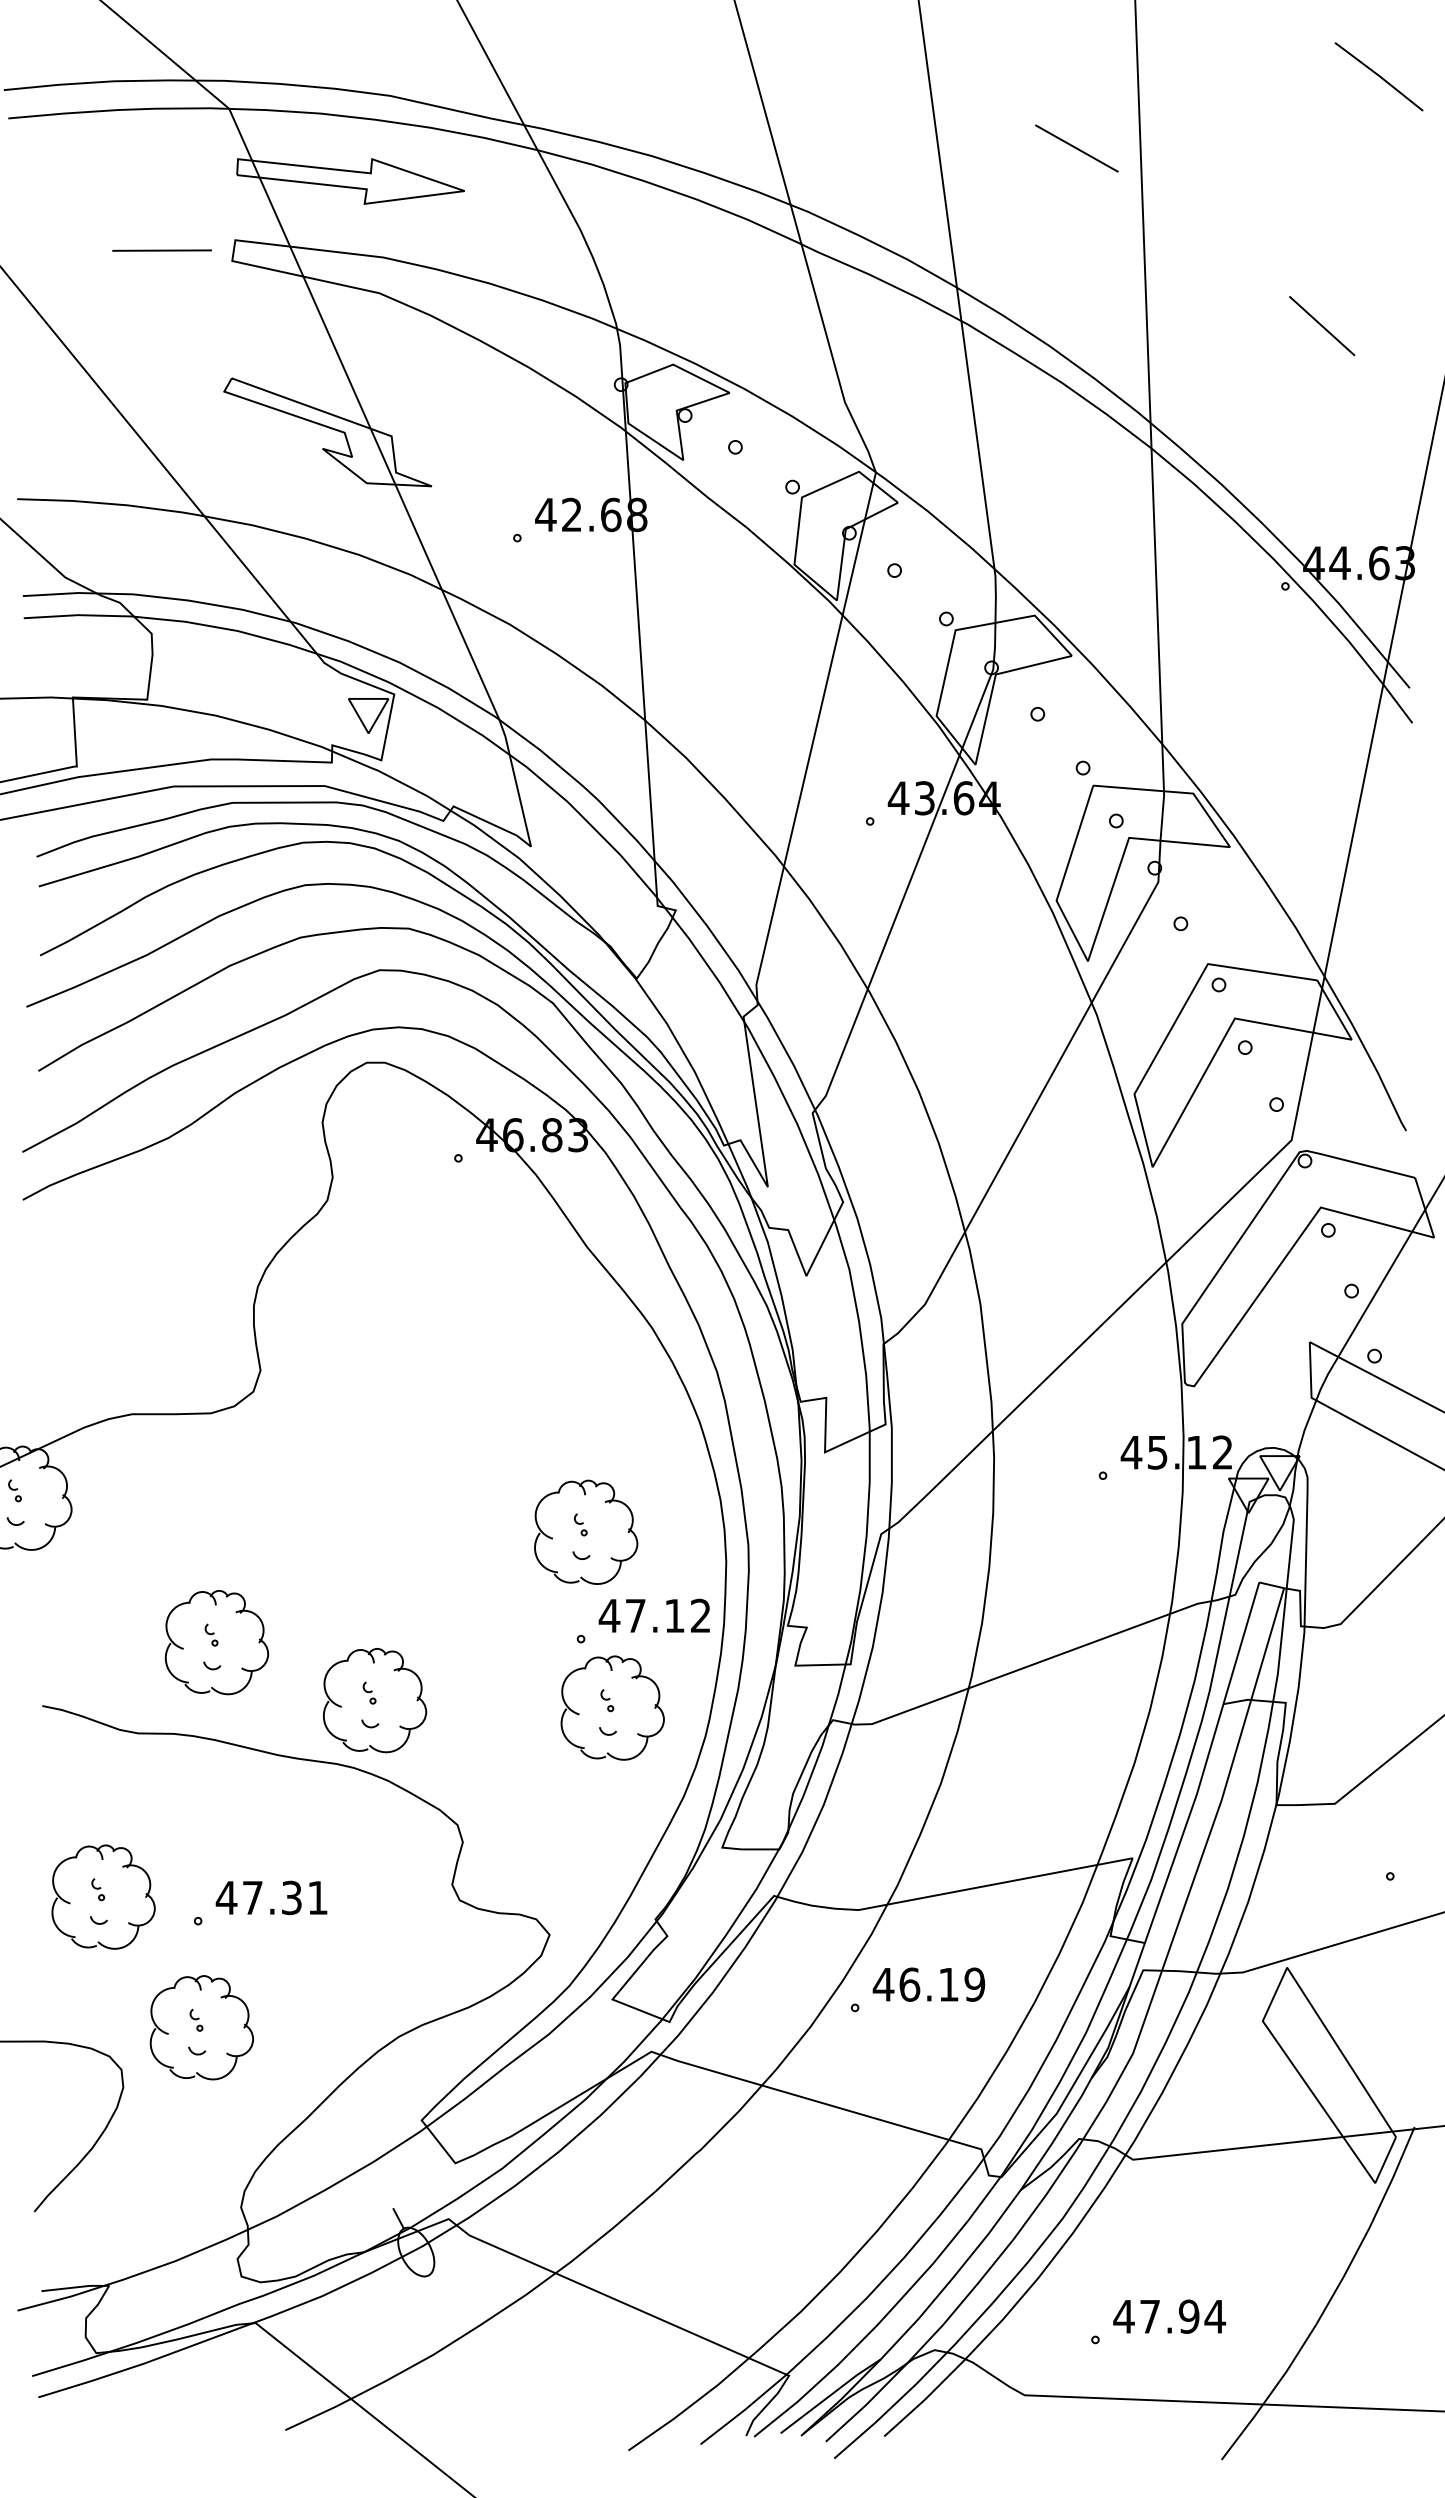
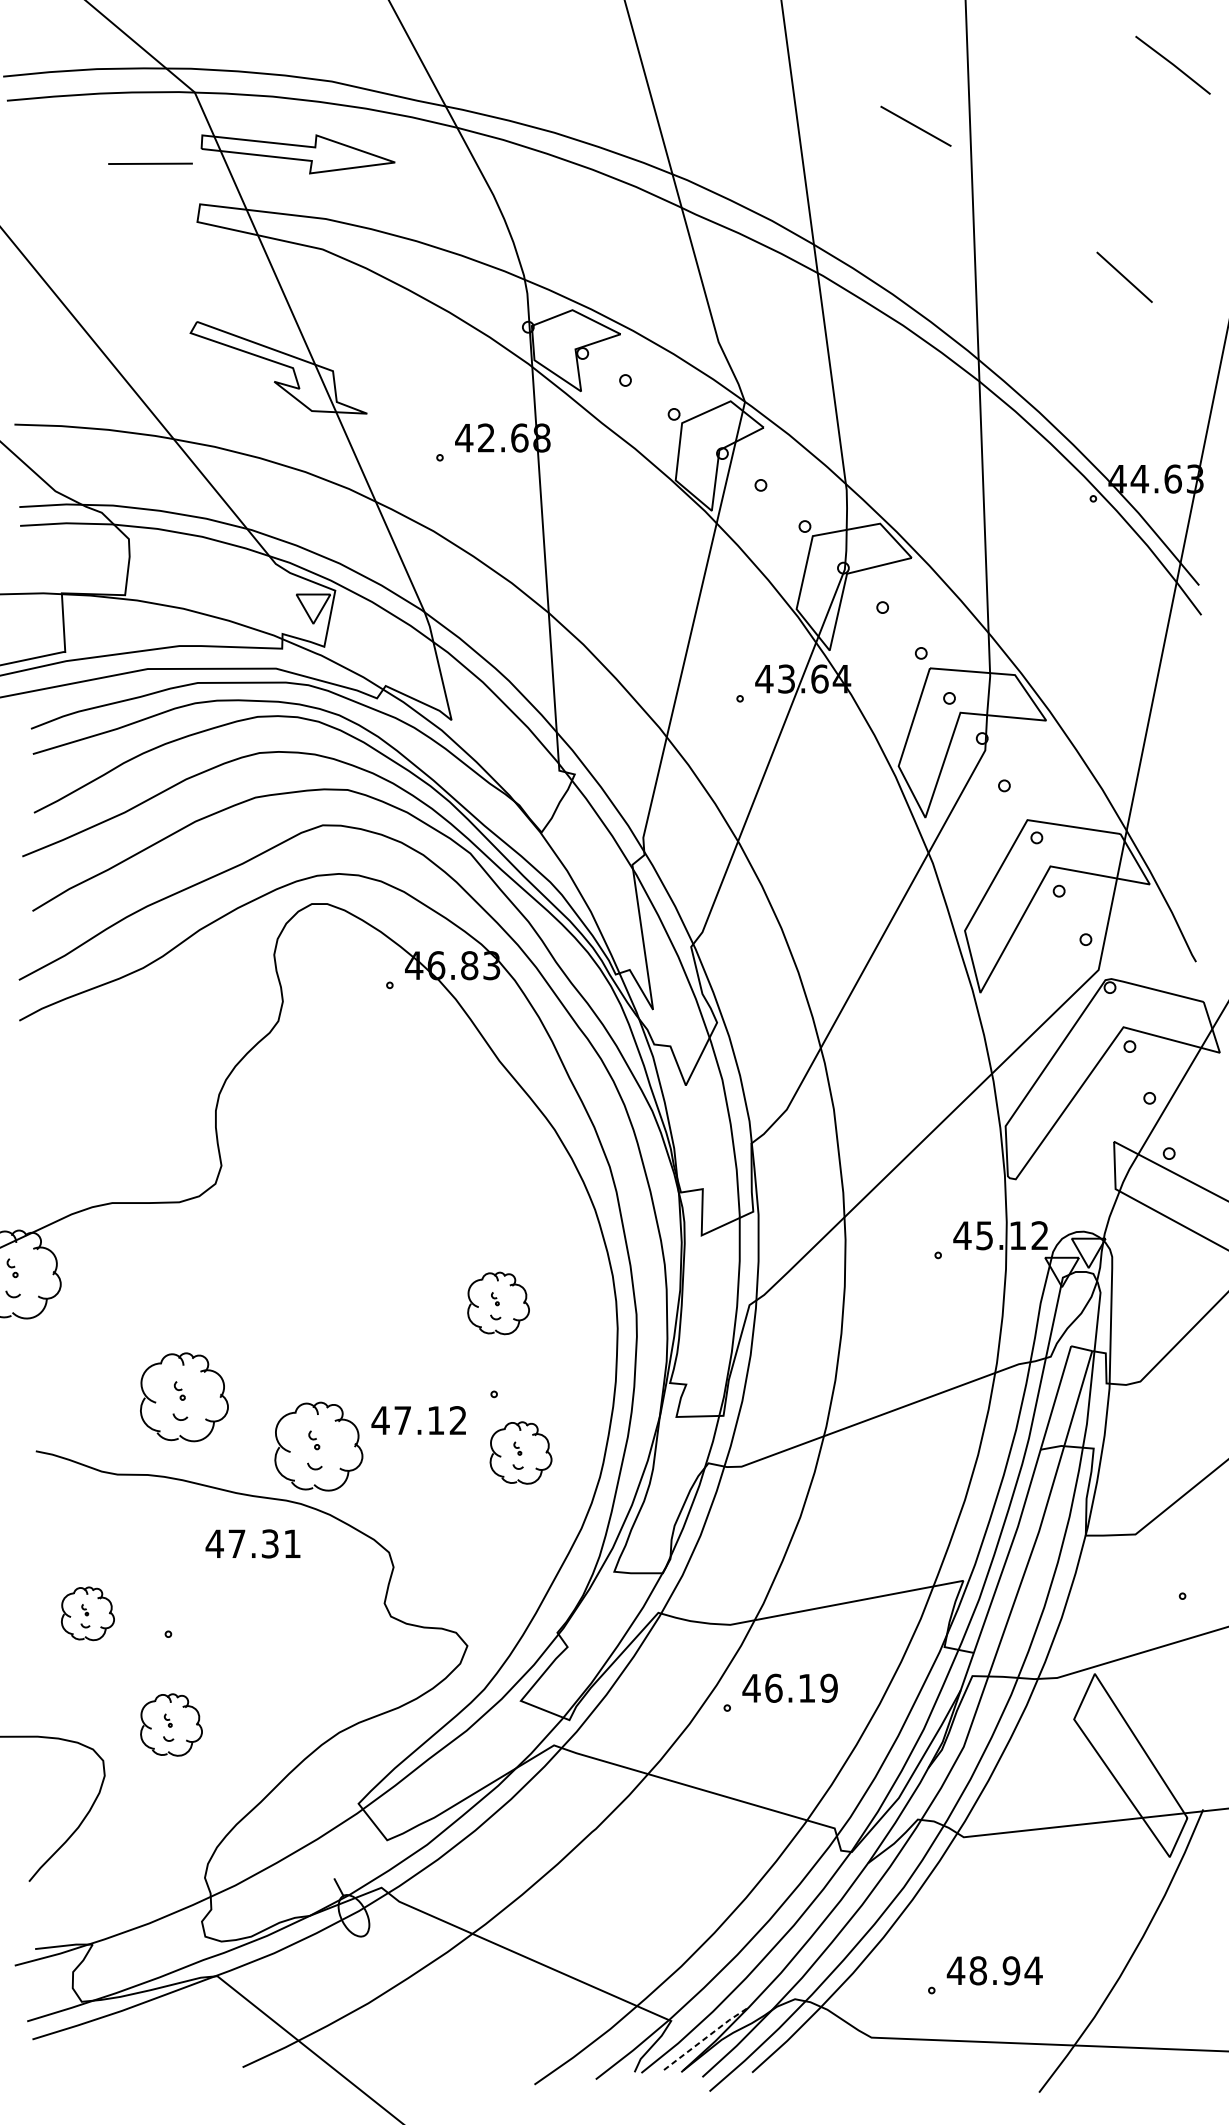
line: (161, 250) -> (150, 163), moved
part: (586, 1531) -> (498, 1302), size x0.7
text: (653, 1615) -> (417, 1420), moved
part: (612, 1707) -> (520, 1452), size x0.7
part: (103, 1896) -> (87, 1613), size x0.6
text: (271, 1897) -> (252, 1543), moved
part: (201, 2027) -> (171, 1724), size x0.7
text: (1150, 2316) -> (978, 1970), 47.94 -> 48.94
line: (831, 2394) -> (707, 2036), solid -> dashed

